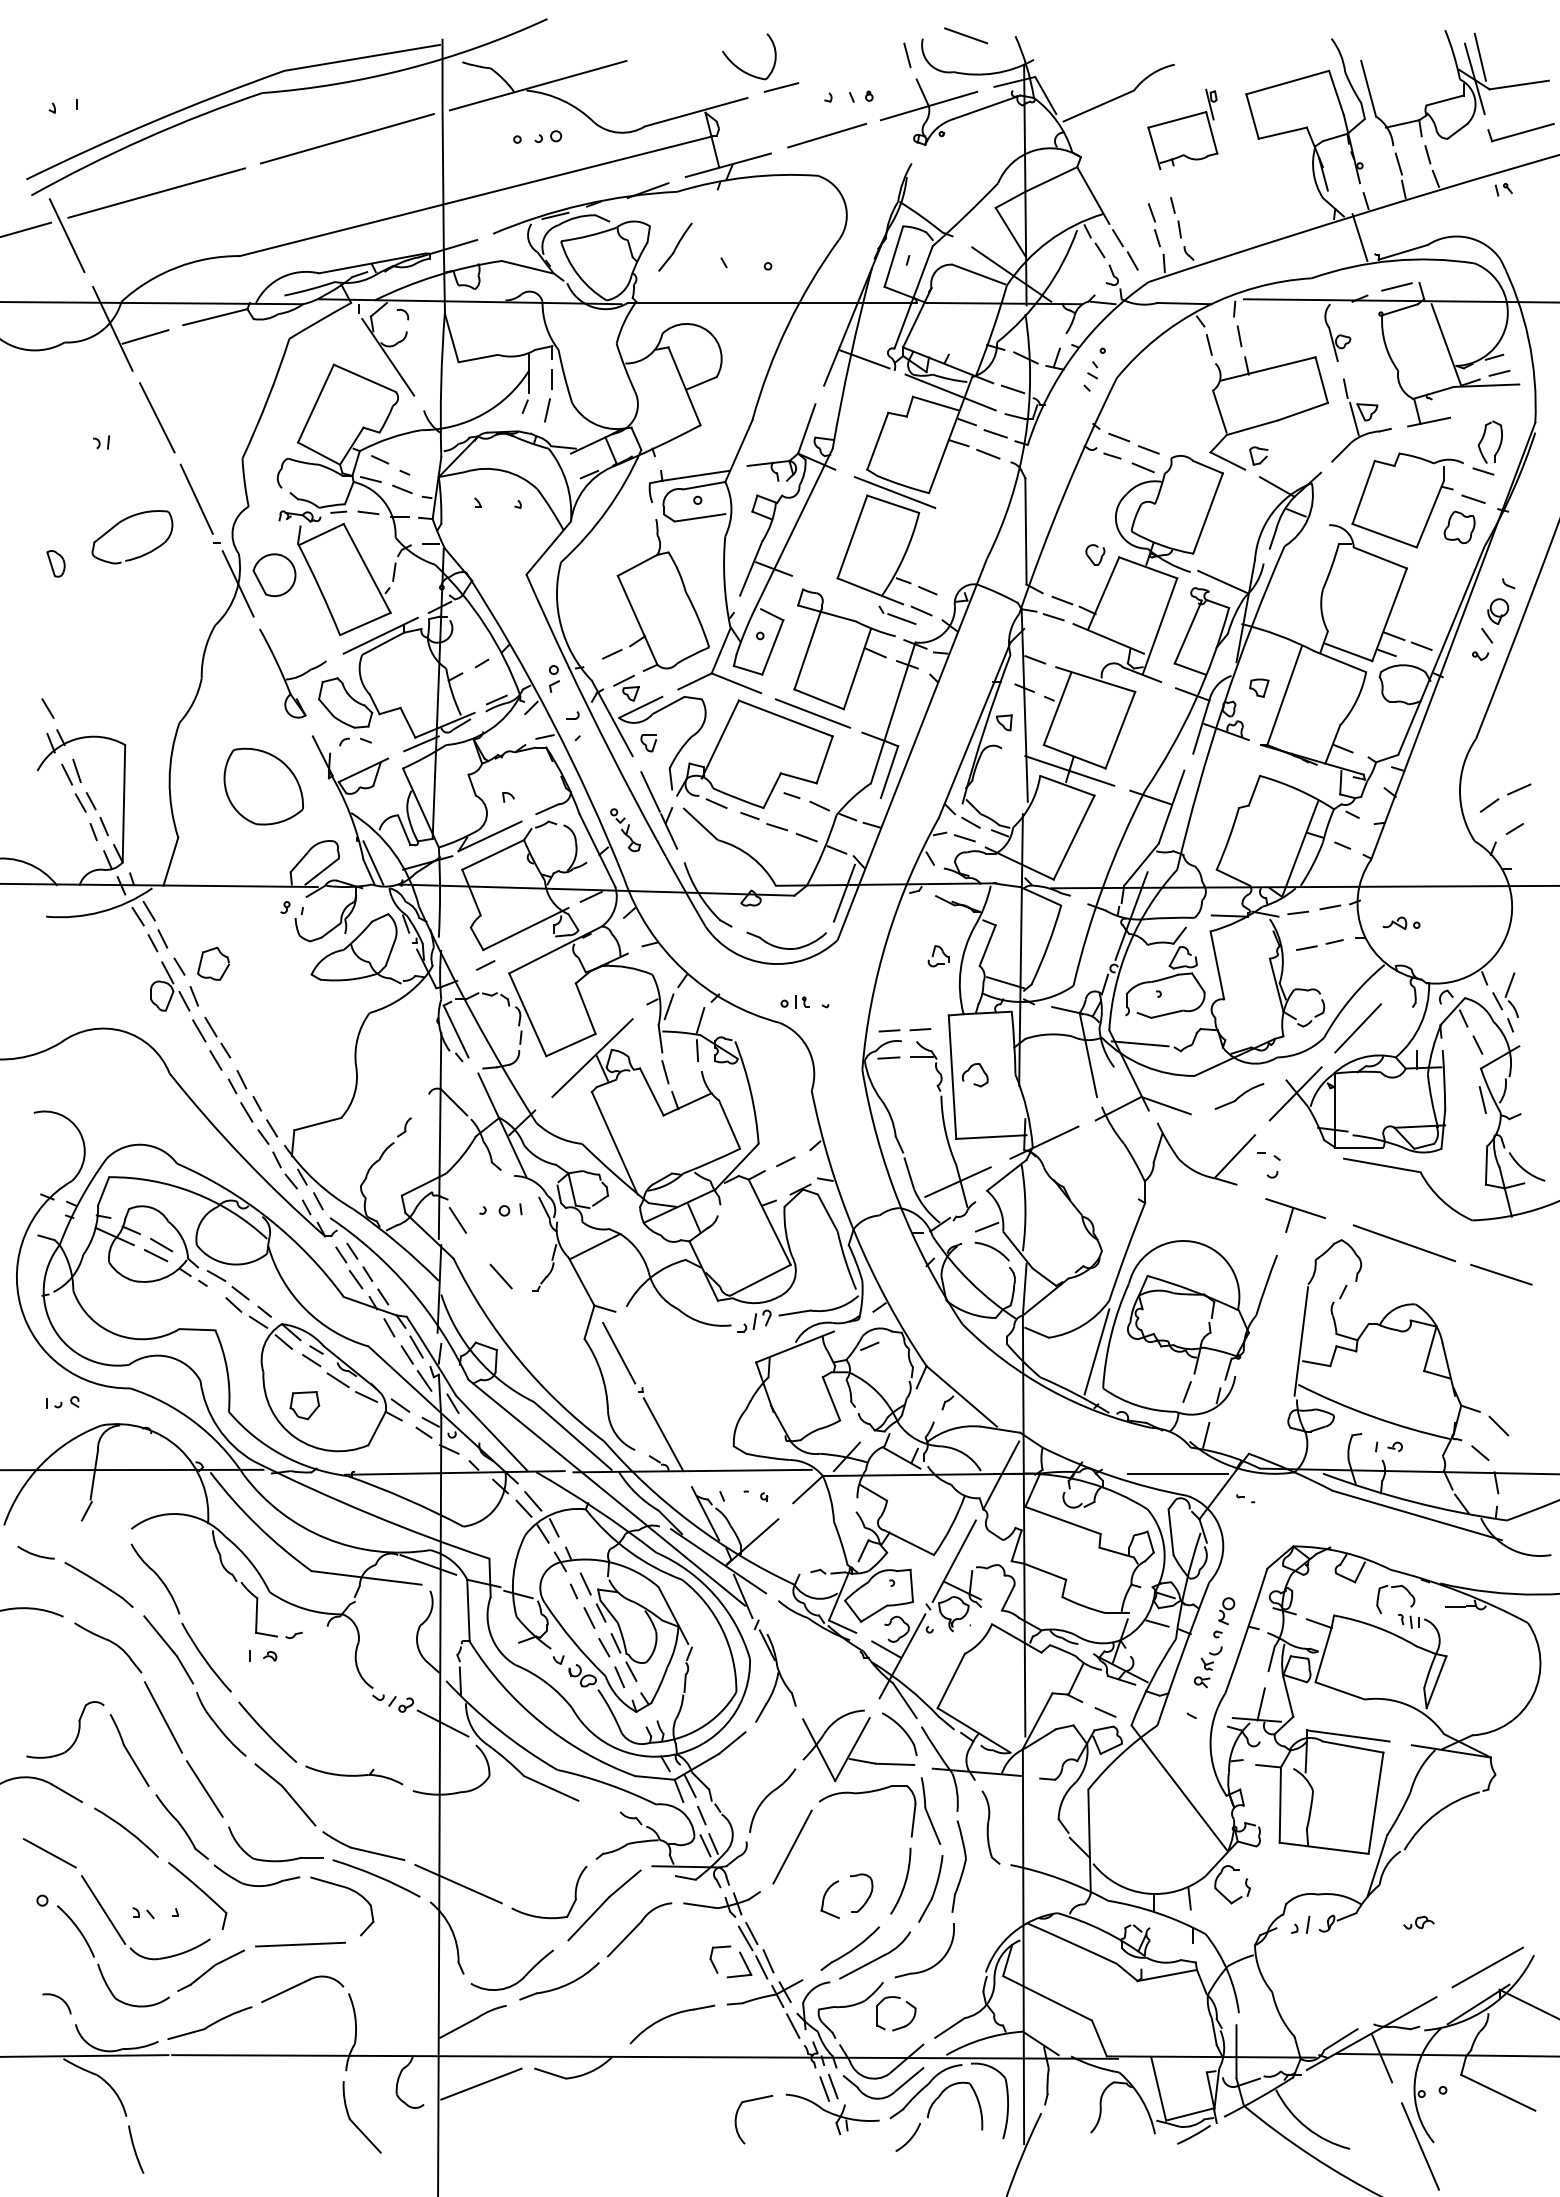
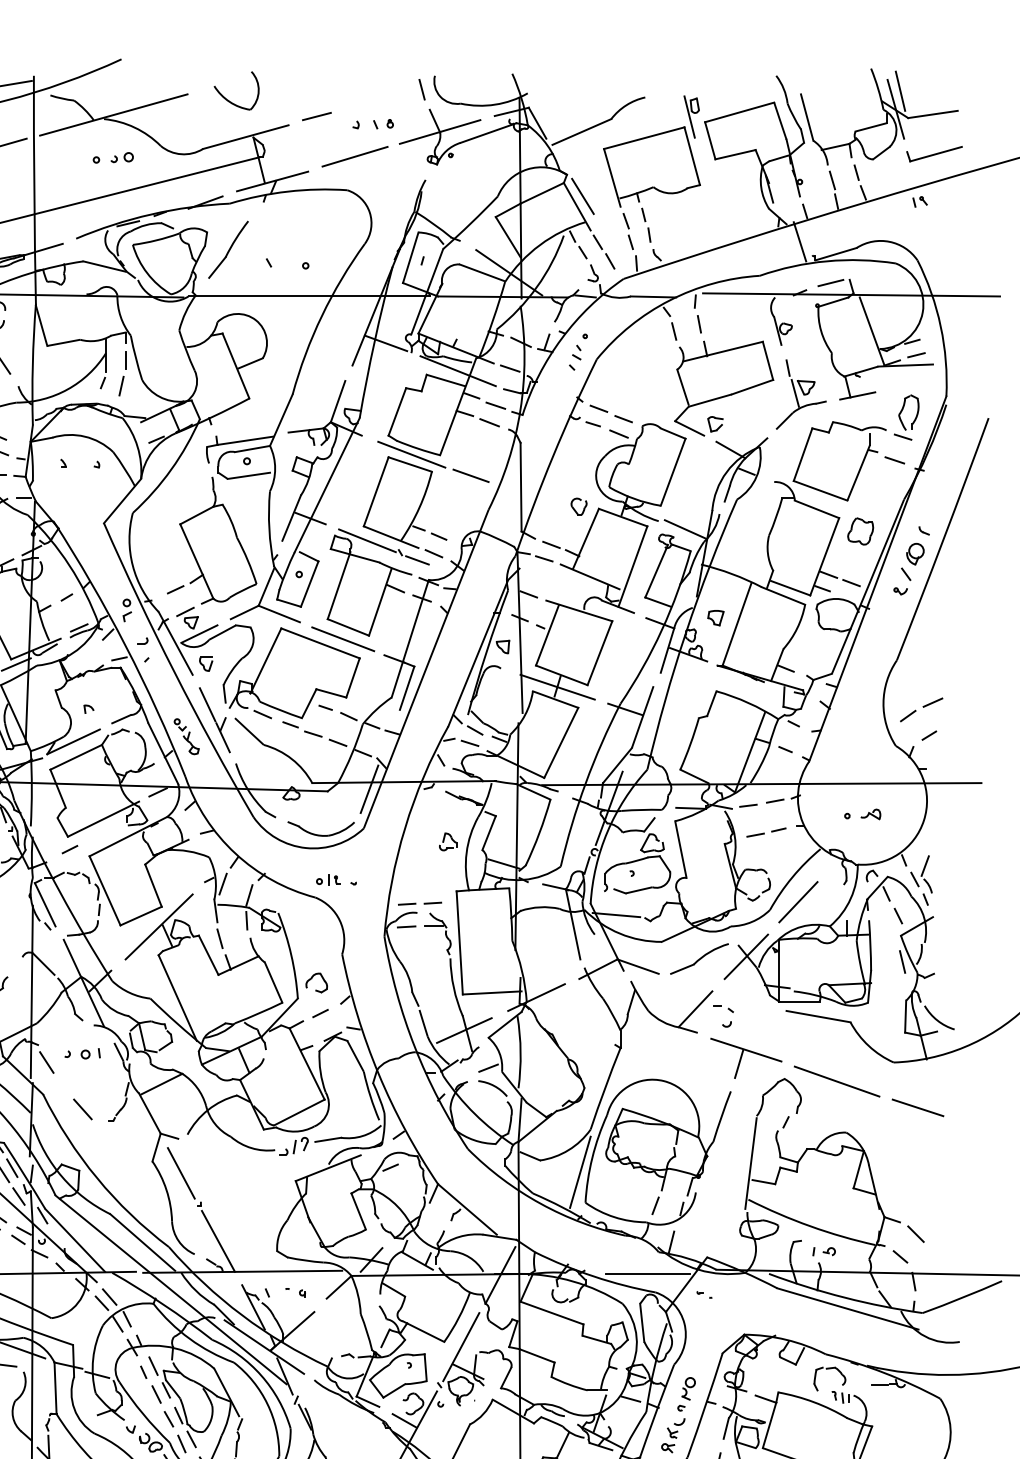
line: (965, 35) -> (470, 475), moved
part: (742, 69) -> (230, 101), moved
part: (1182, 129) -> (651, 151), size x1.67
line: (1100, 183) -> (583, 196), added
part: (675, 246) -> (228, 249), size x1.43
part: (1459, 527) -> (860, 531), moved
line: (841, 595) -> (367, 540), added
part: (1394, 923) -> (870, 814), moved
part: (969, 1070) -> (311, 979), moved
part: (1239, 1096) -> (699, 959), size x1.43
part: (1295, 1215) -> (746, 1058), size x1.43

